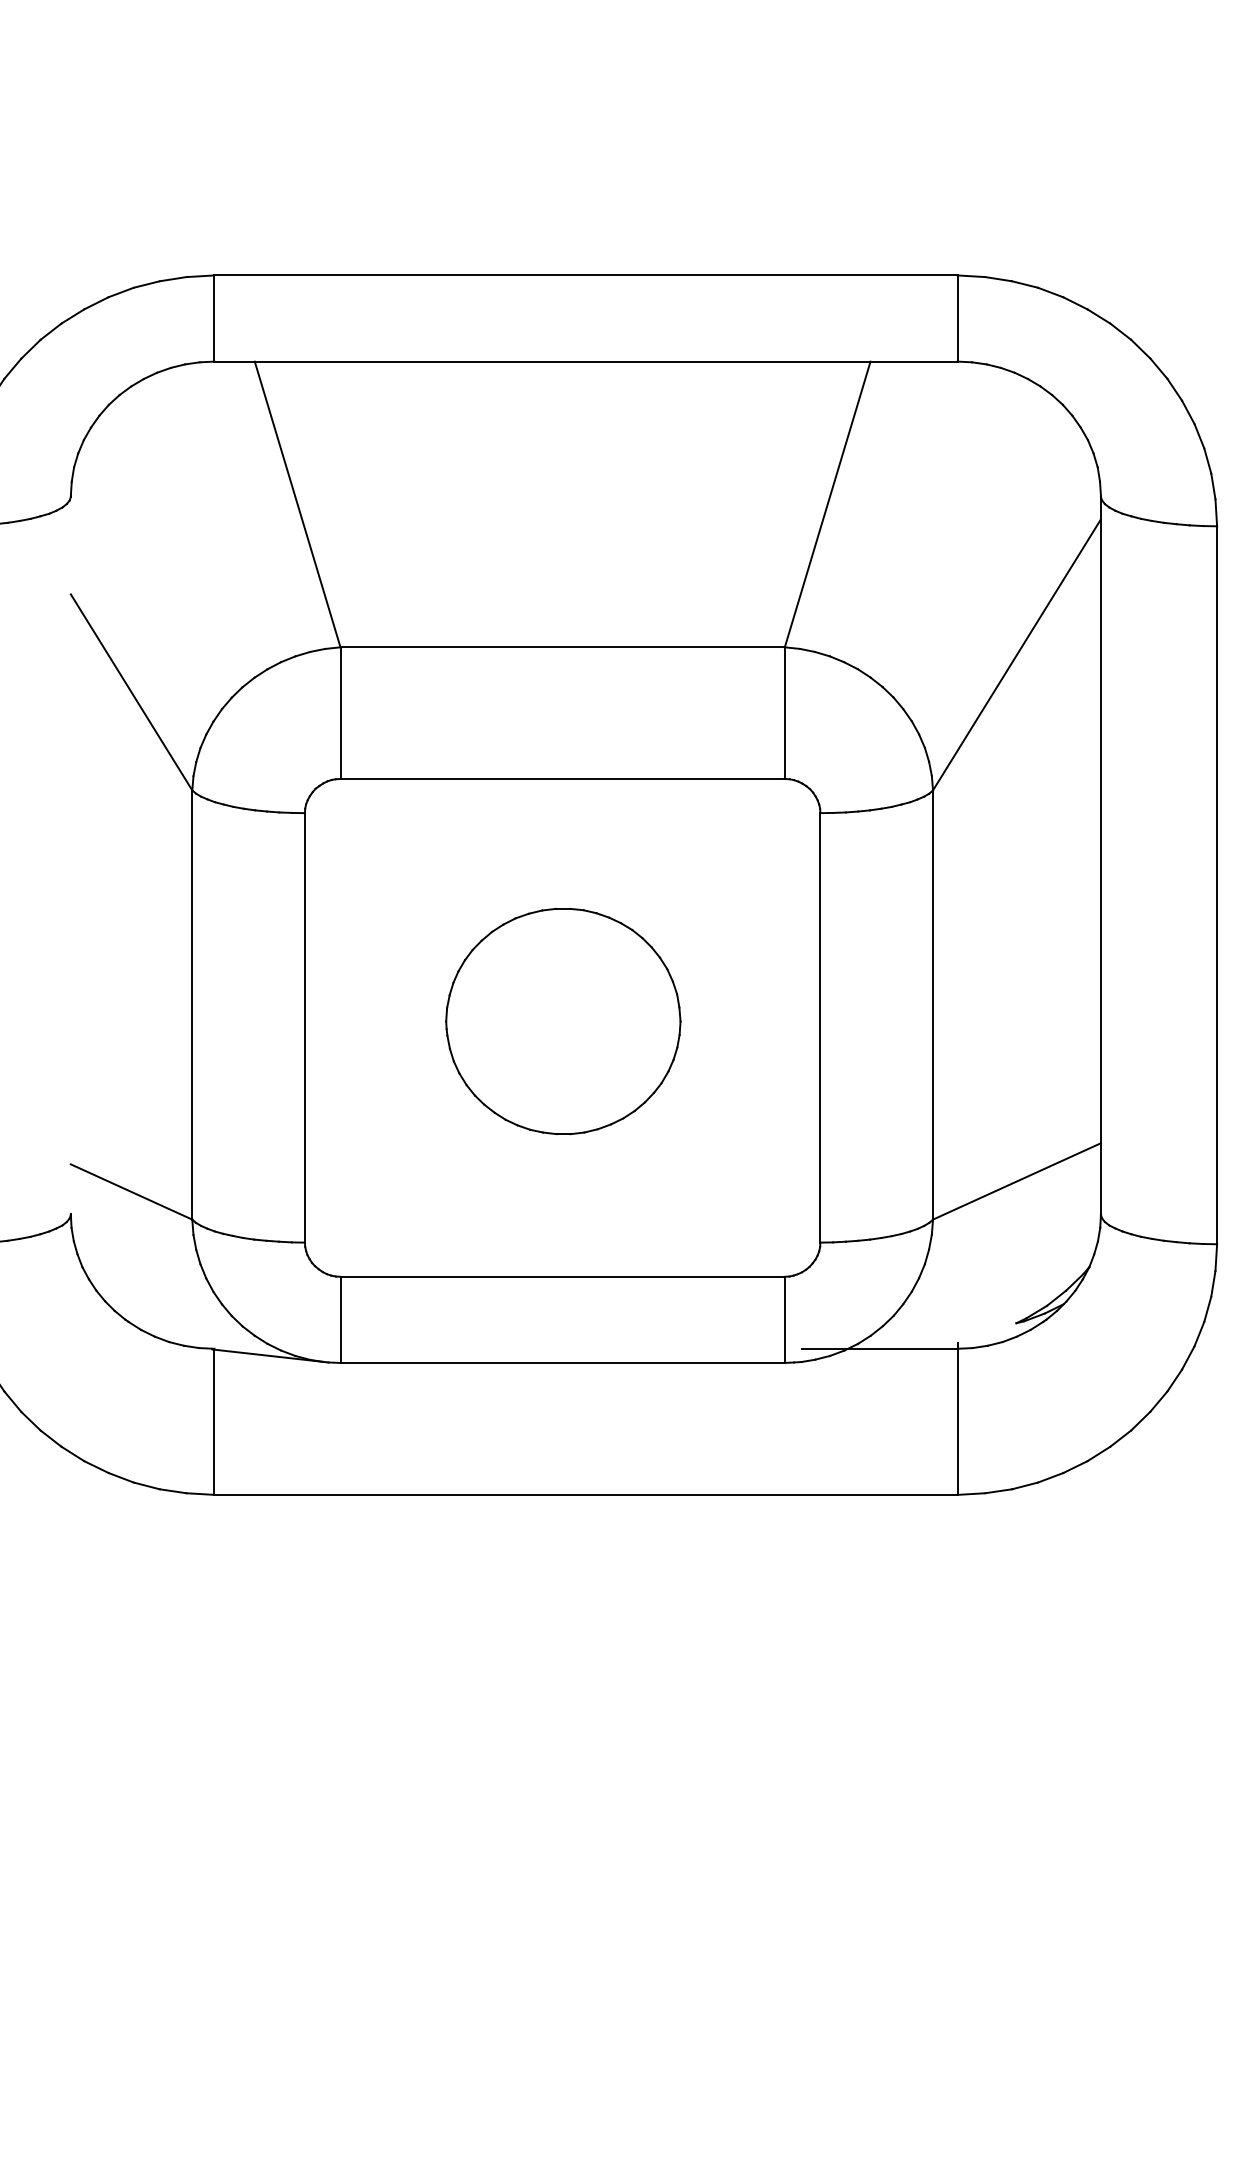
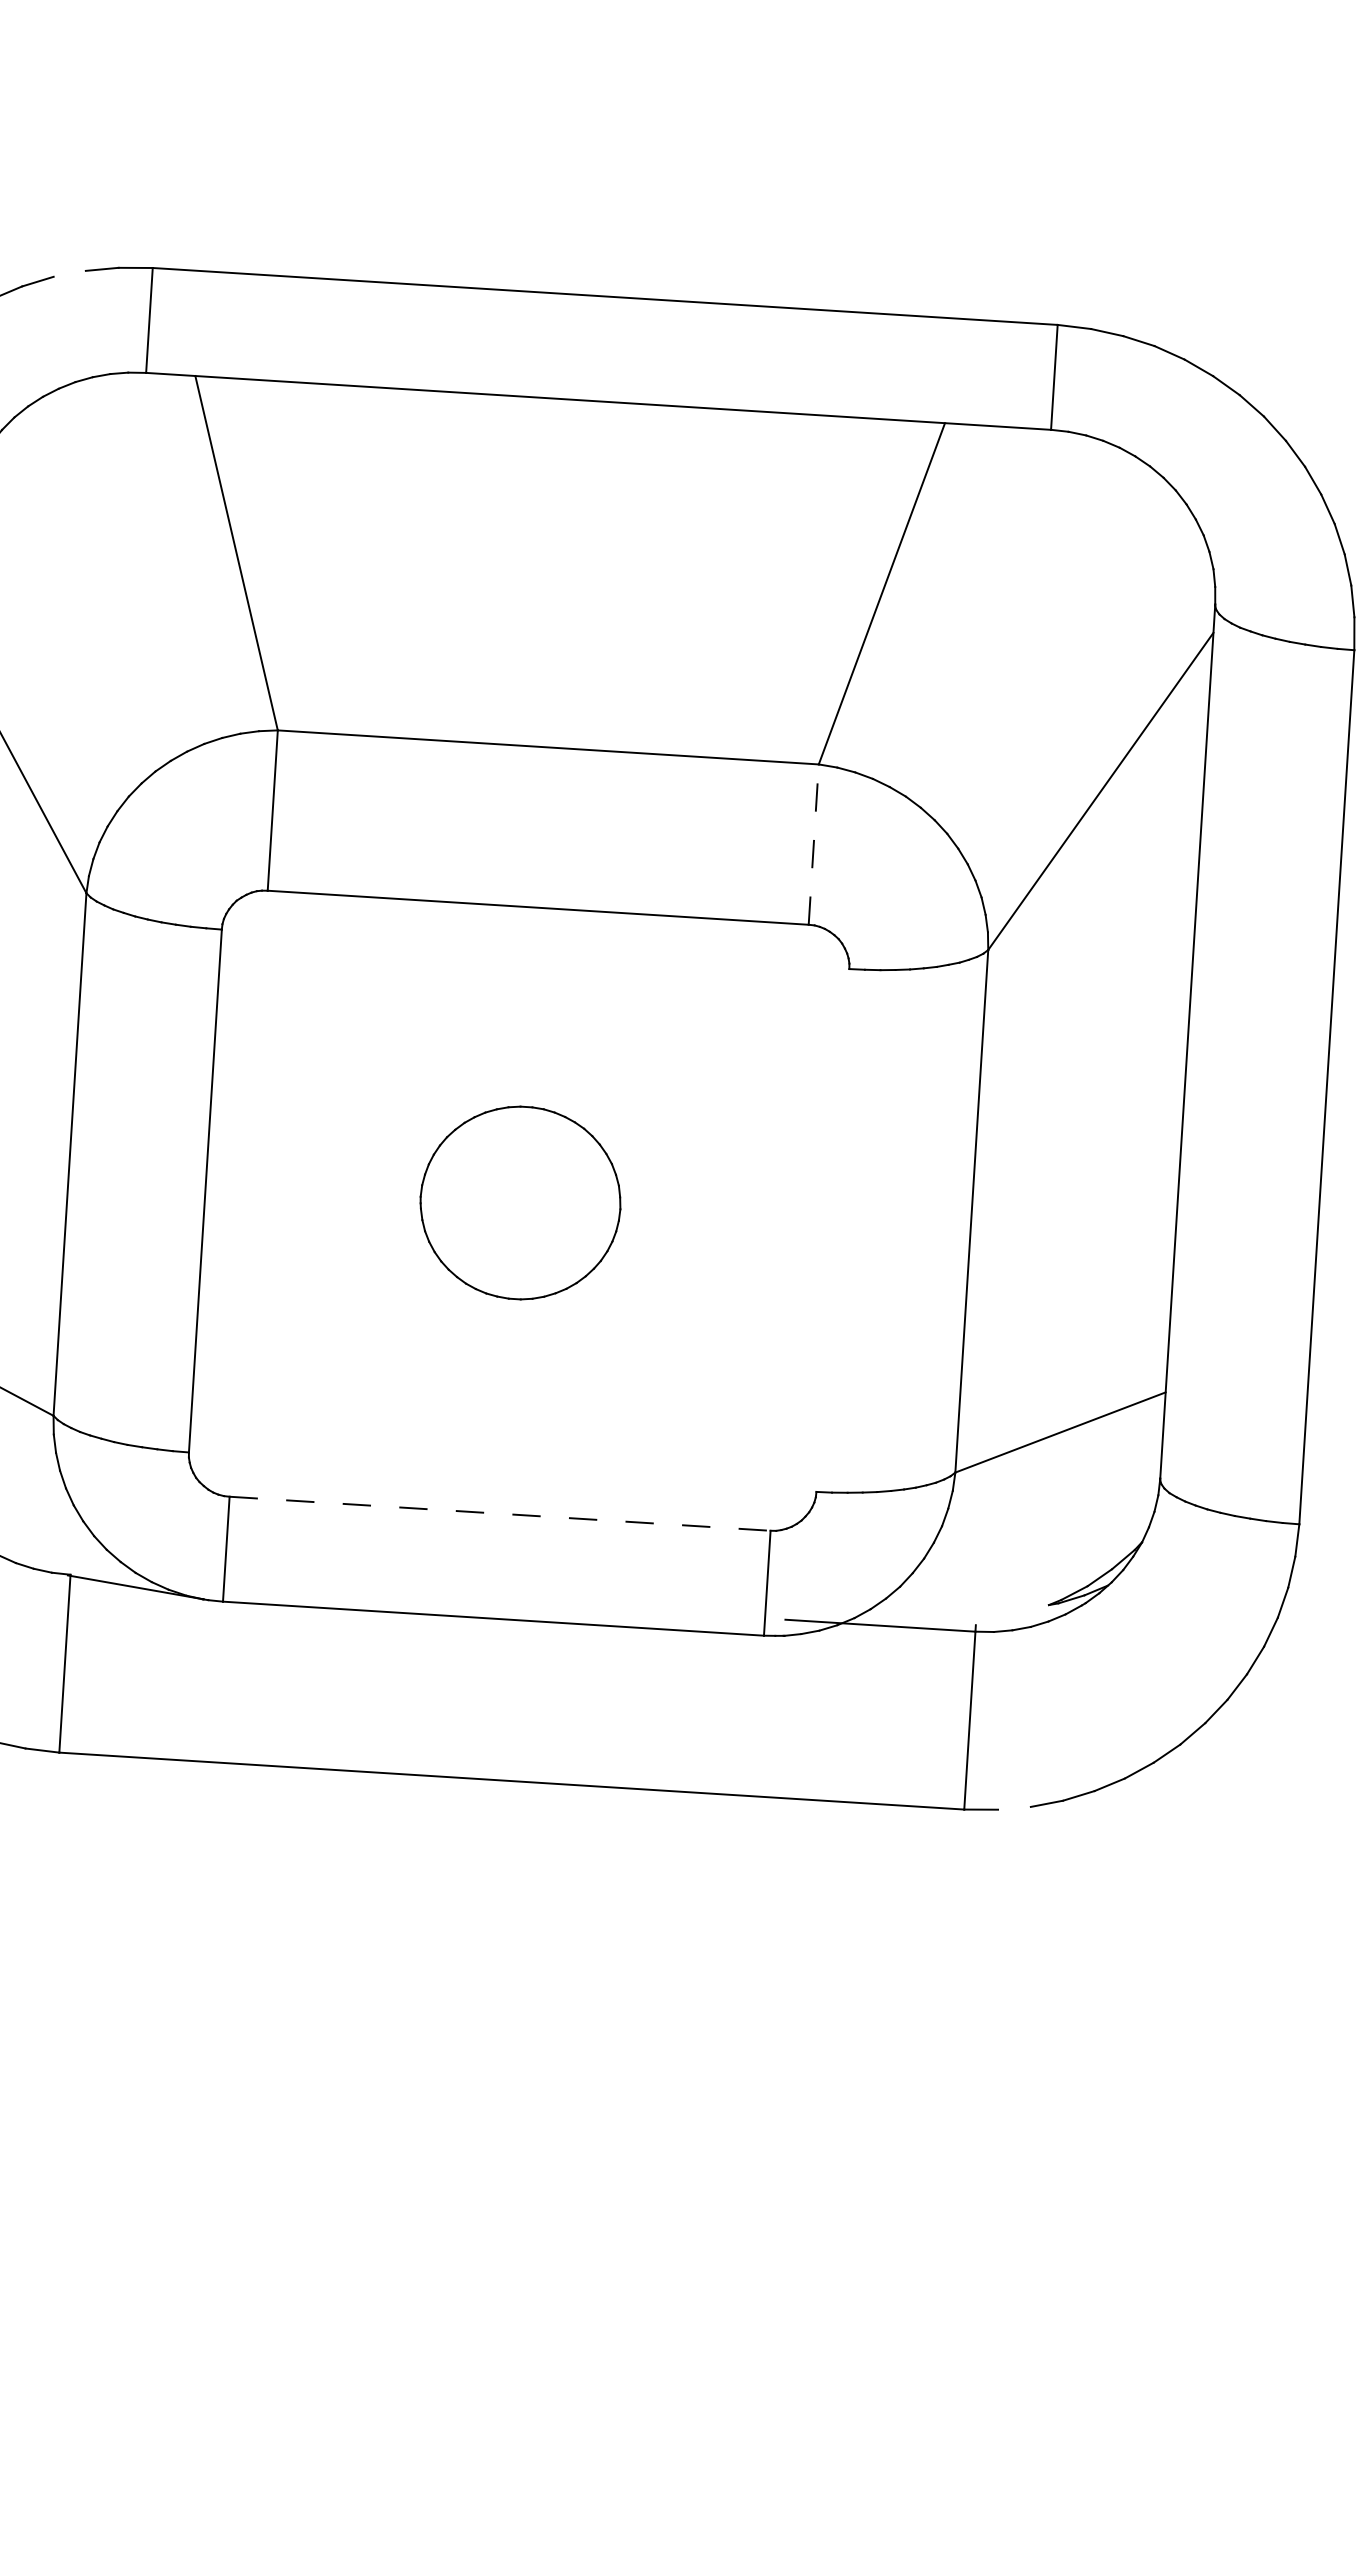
line: (146, 284) -> (69, 273), removed
line: (784, 713) -> (813, 844), solid -> dashed
part: (563, 1021) -> (520, 1203), size x0.7
line: (820, 1027) -> (833, 1230), removed
line: (563, 1276) -> (501, 1513), solid -> dashed
line: (998, 1491) -> (1014, 1808), removed

